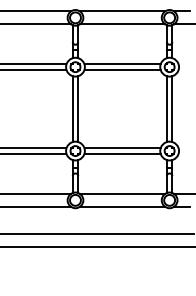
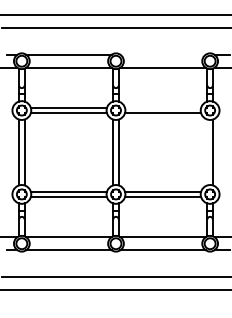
line: (122, 11) -> (162, 54), removed
line: (123, 64) -> (163, 107), removed
line: (167, 109) -> (207, 152), removed

